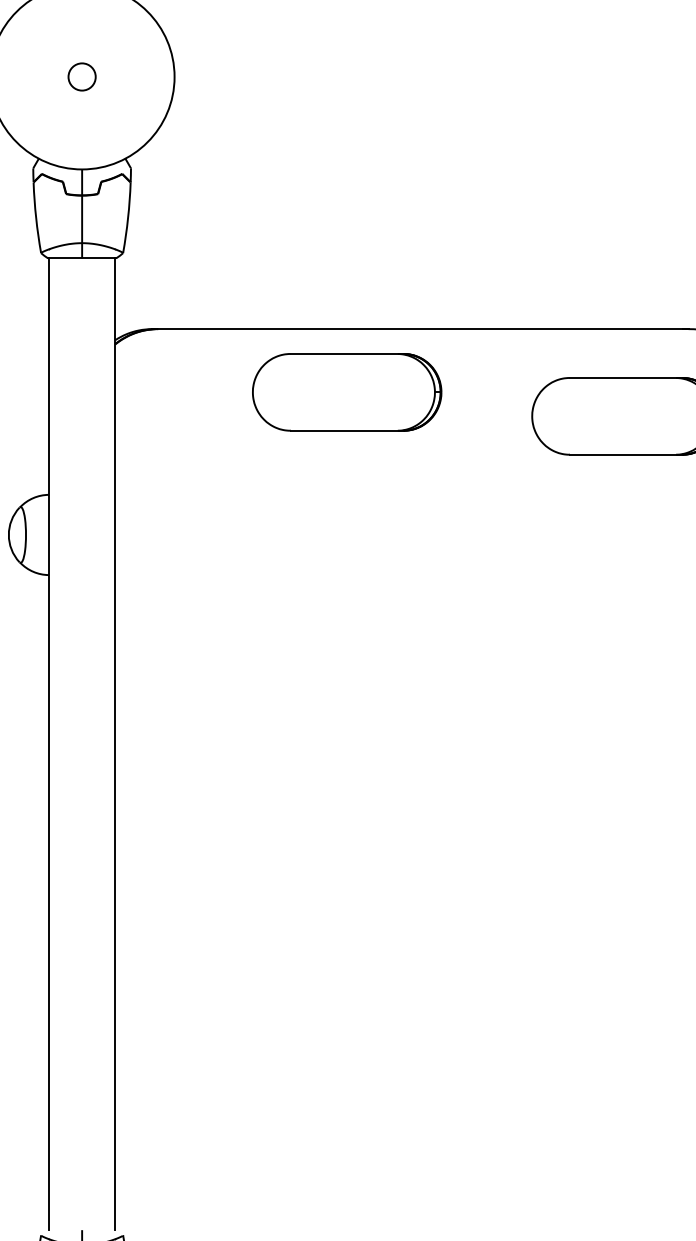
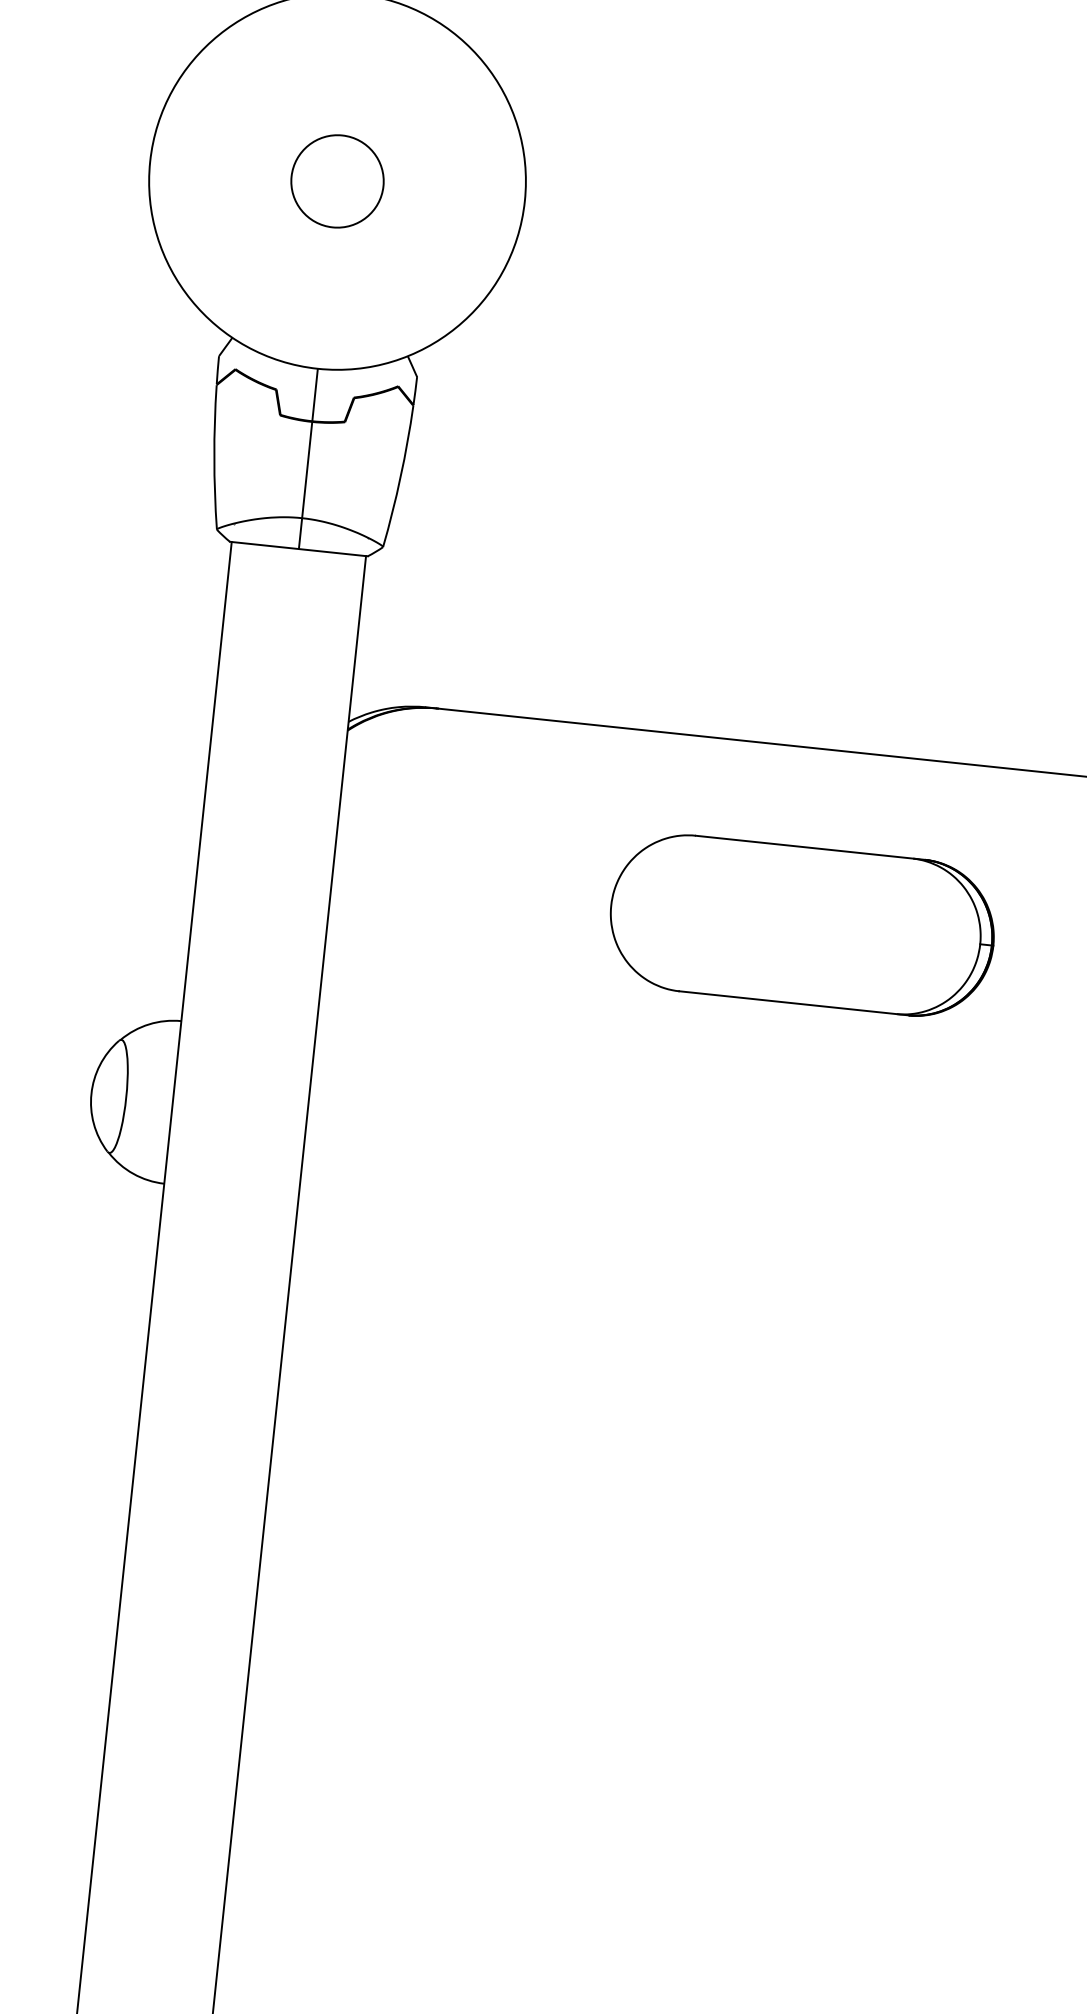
circle: (81, 76) -> (336, 180), size x1.67
part: (347, 392) -> (802, 925), moved

